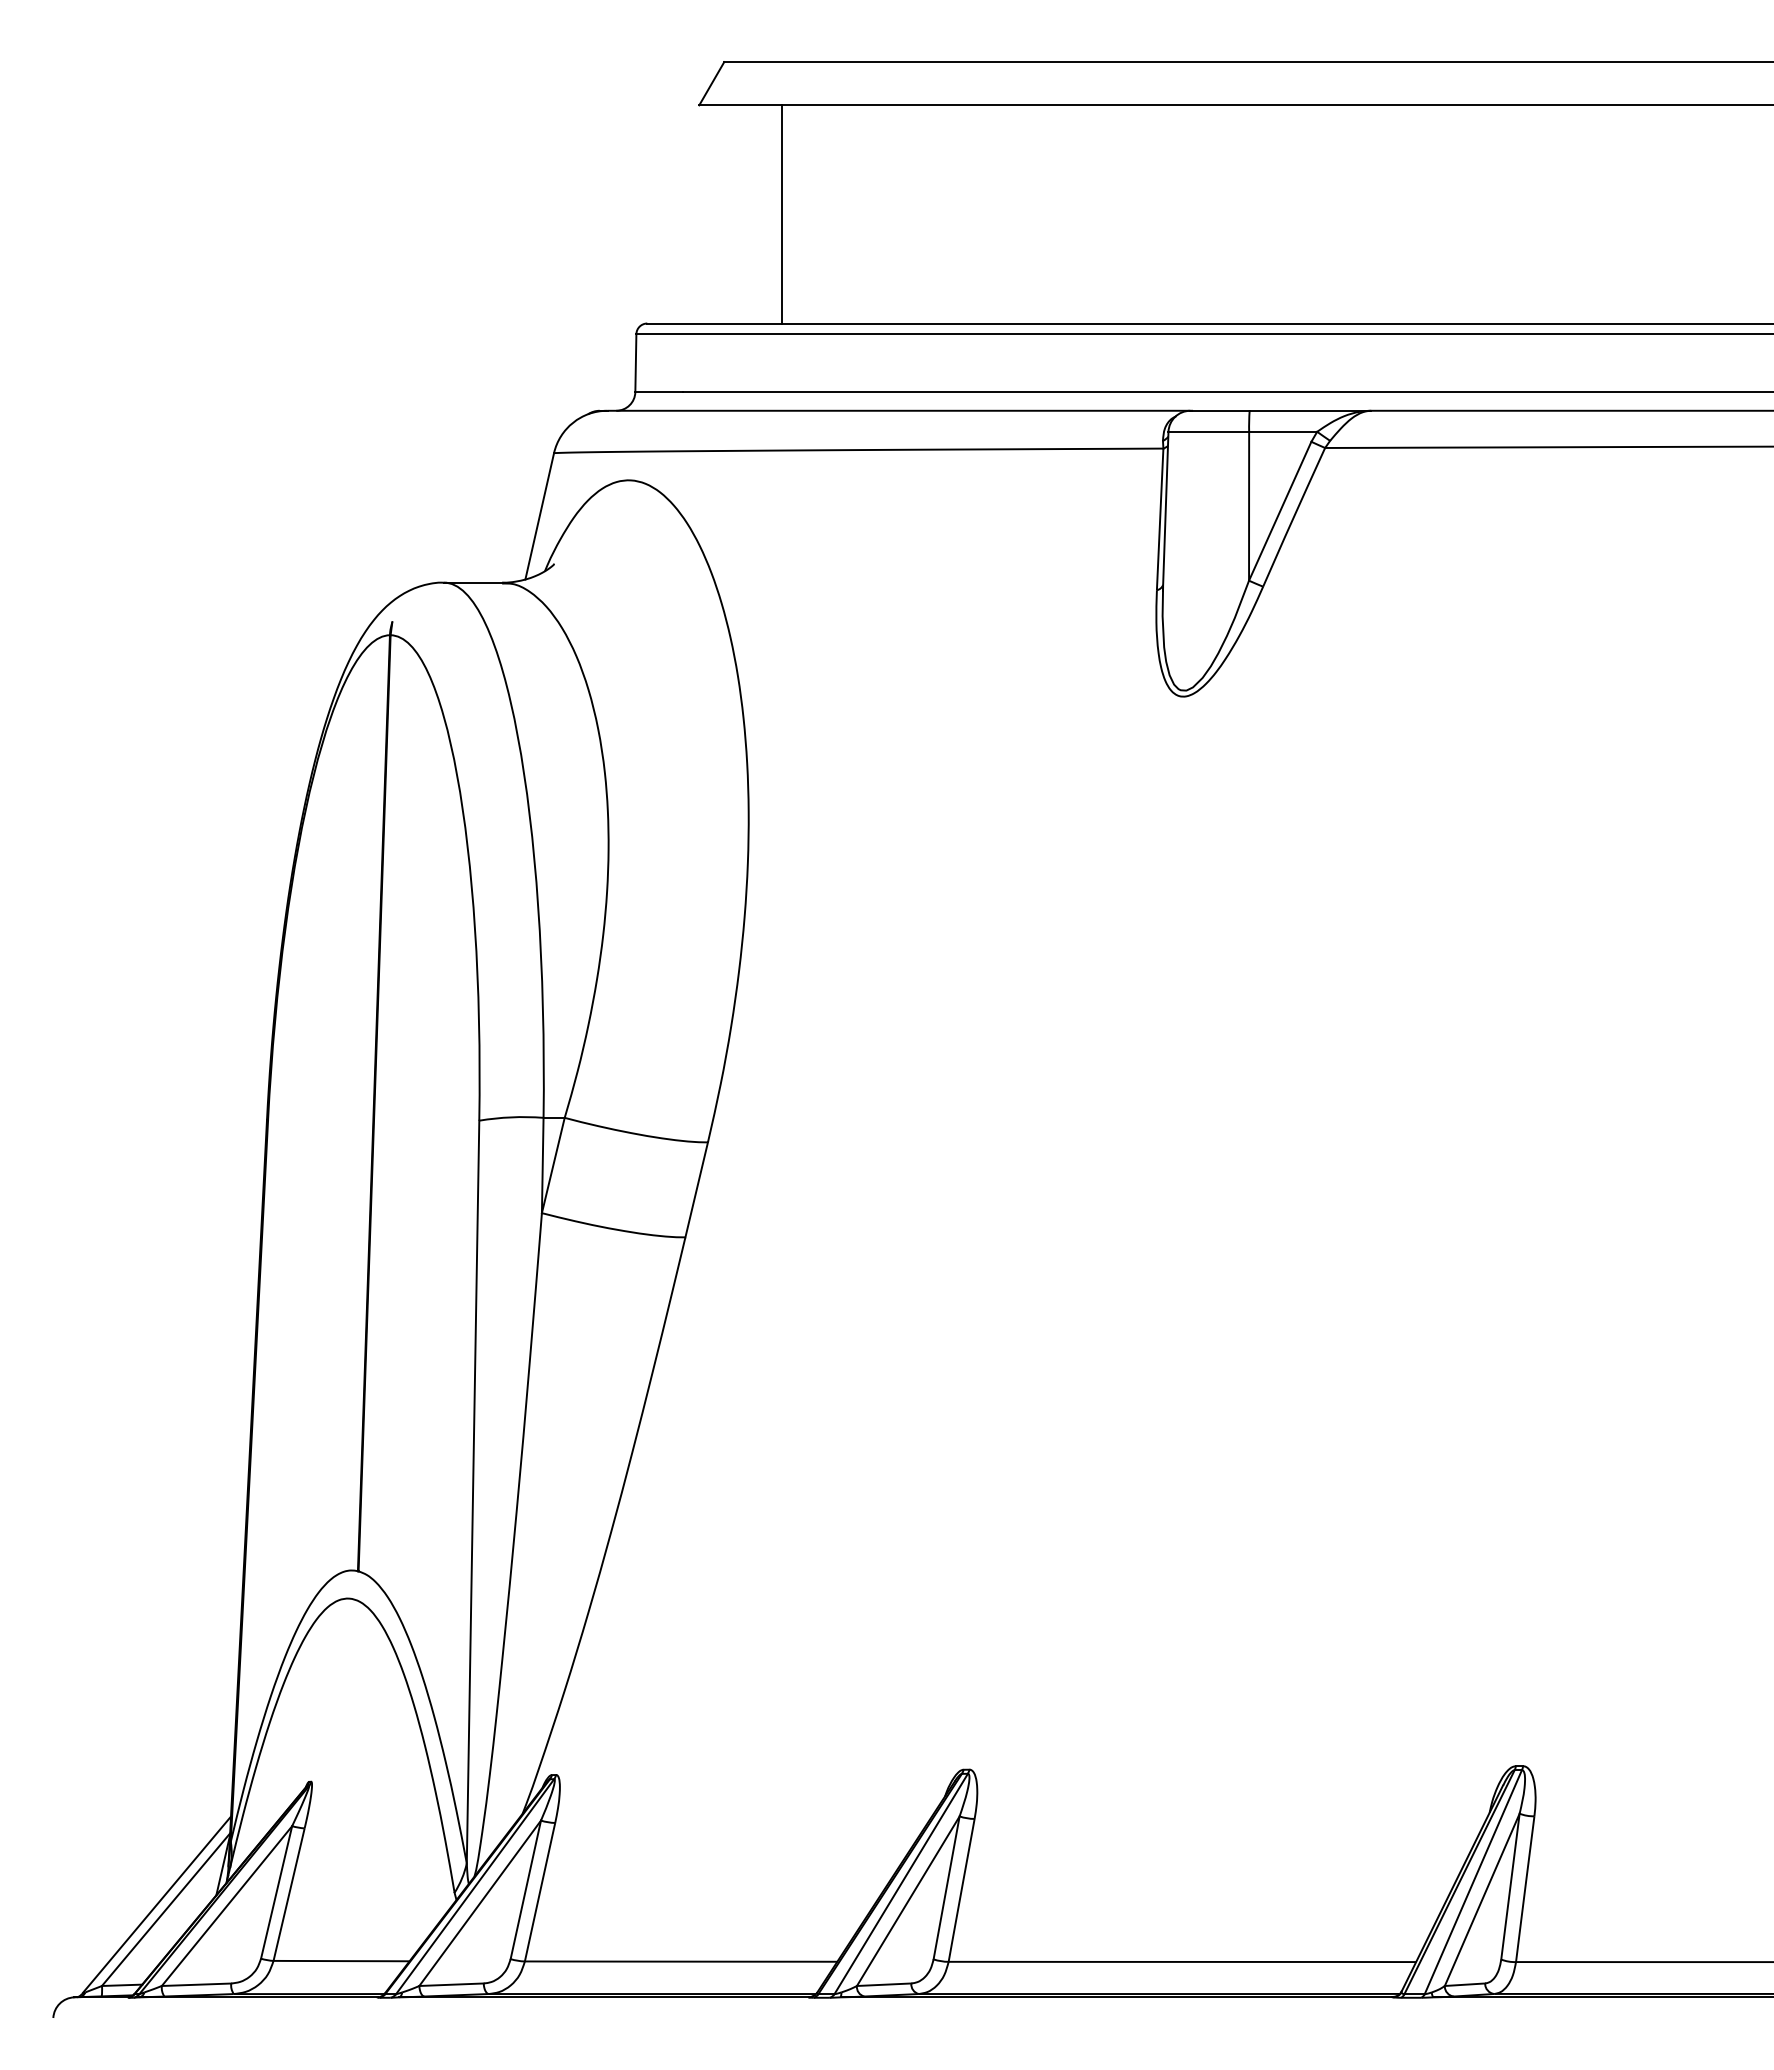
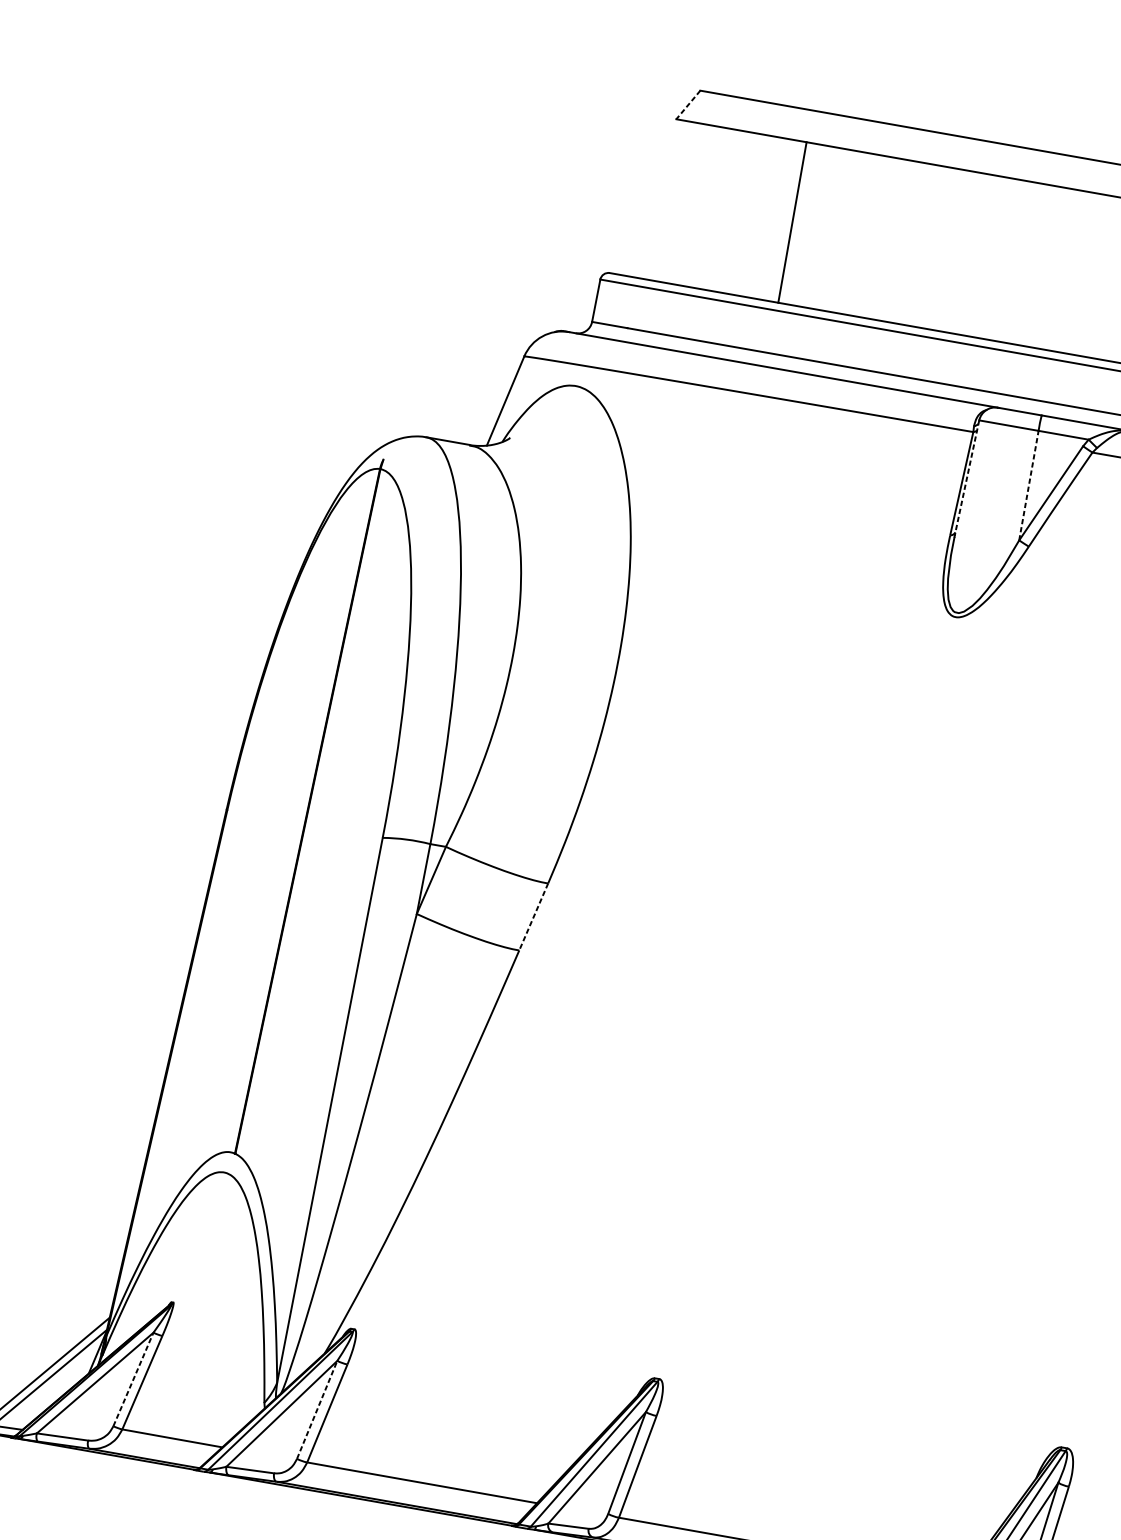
line: (711, 83) -> (688, 104), solid -> dashed
line: (782, 214) -> (792, 222), moved
line: (1249, 505) -> (1029, 485), solid -> dashed
line: (1165, 510) -> (966, 477), solid -> dashed
line: (696, 1189) -> (533, 916), solid -> dashed
line: (525, 1889) -> (316, 1409), solid -> dashed
line: (276, 1891) -> (133, 1378), solid -> dashed

